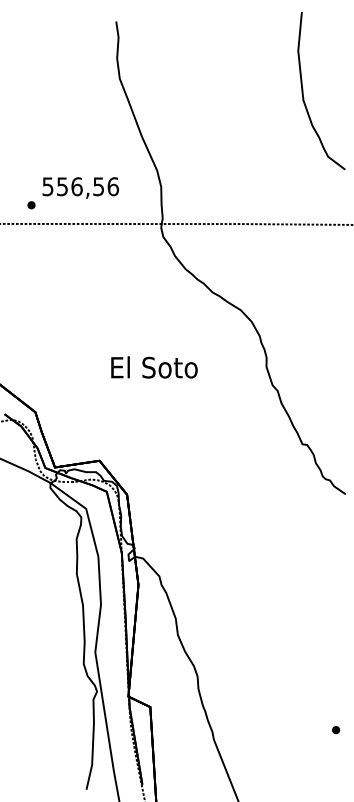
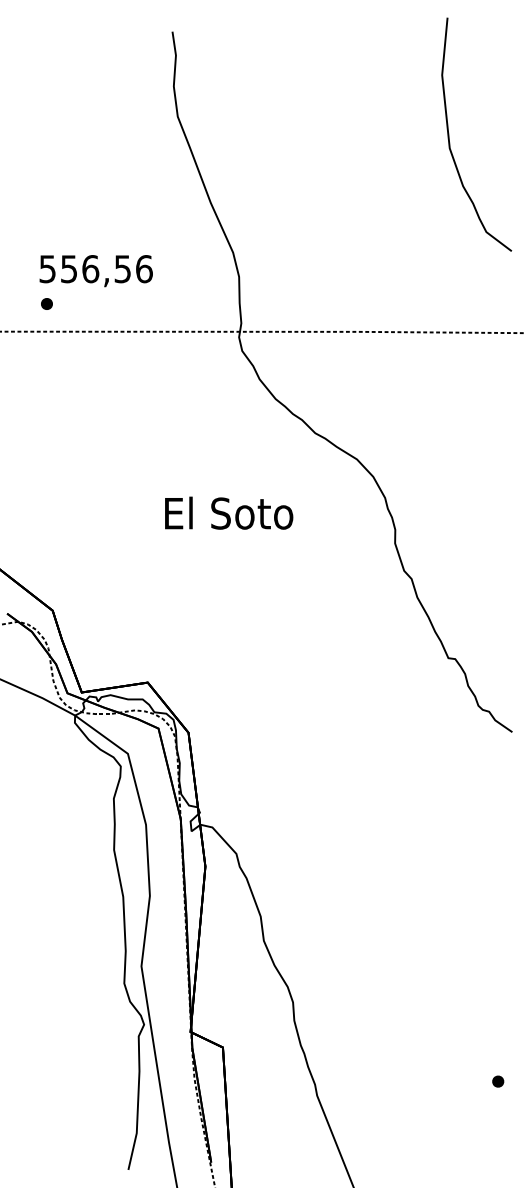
text: (80, 187) -> (95, 270), moved
text: (154, 367) -> (229, 513), moved

